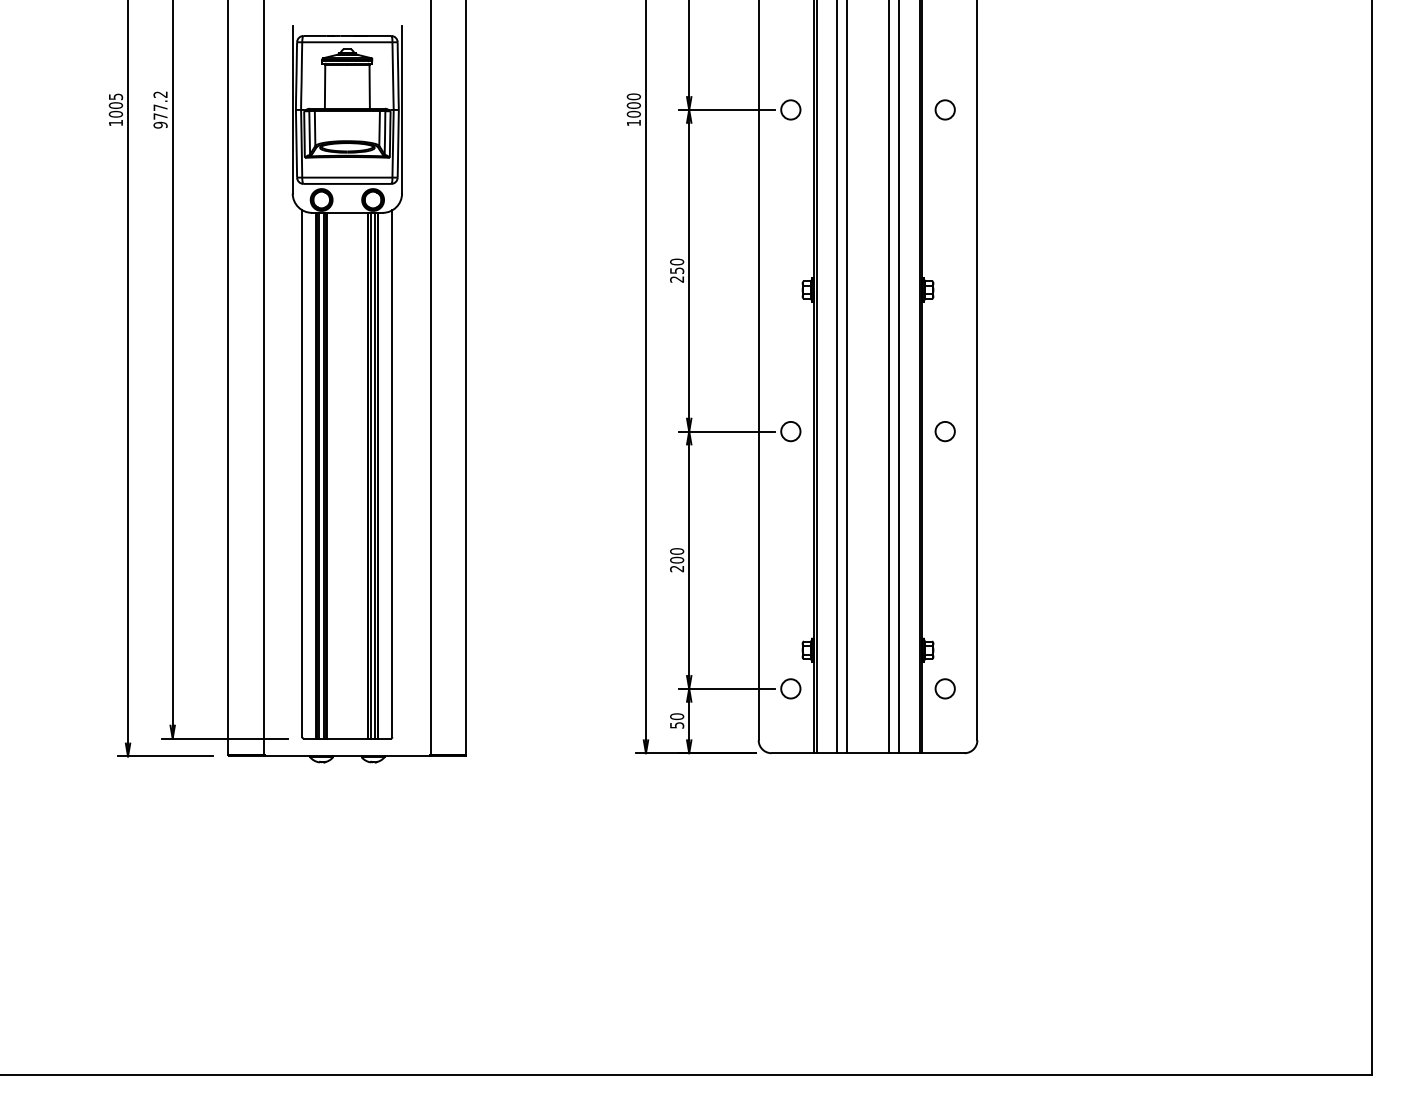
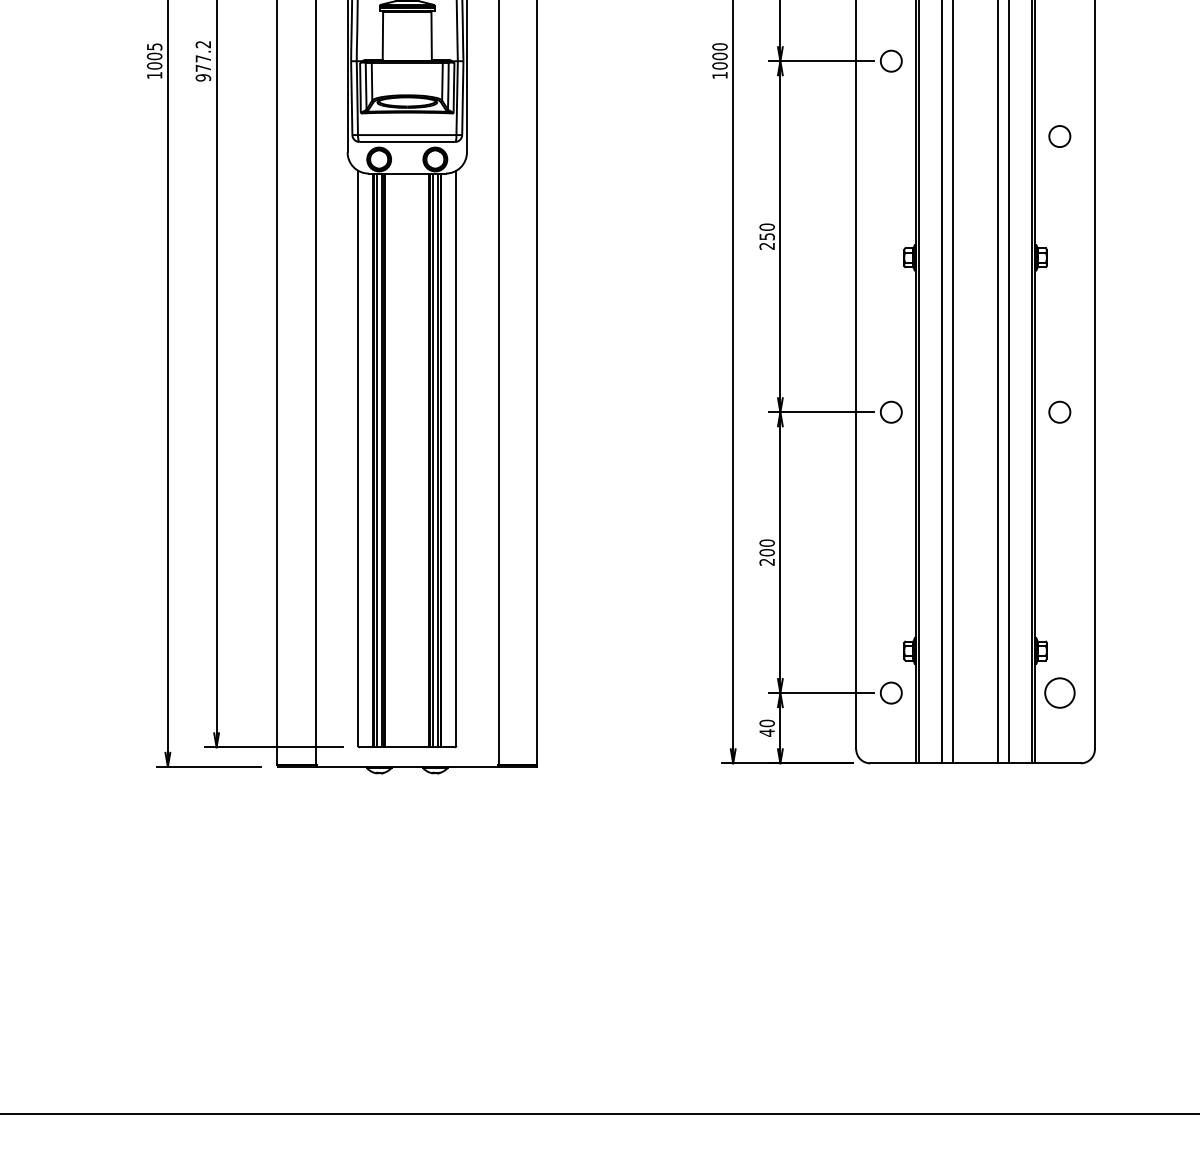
circle: (944, 109) -> (1059, 136), moved
circle: (944, 688) -> (1059, 692), size x1.4
text: (677, 725) -> (767, 733), 50 -> 40

